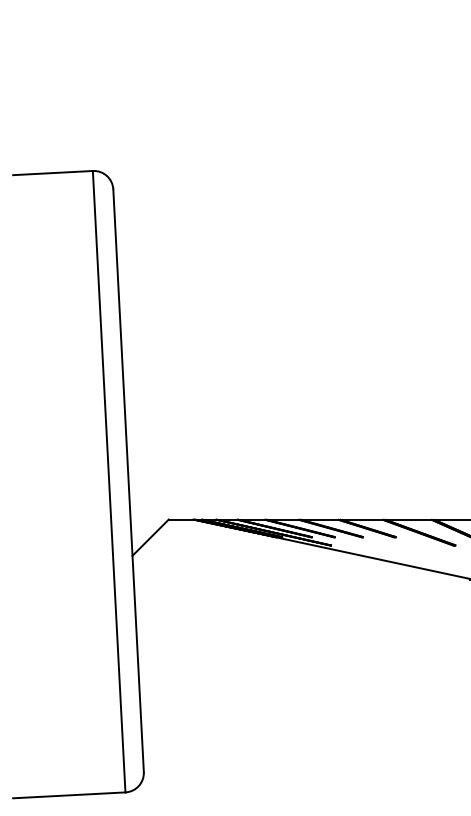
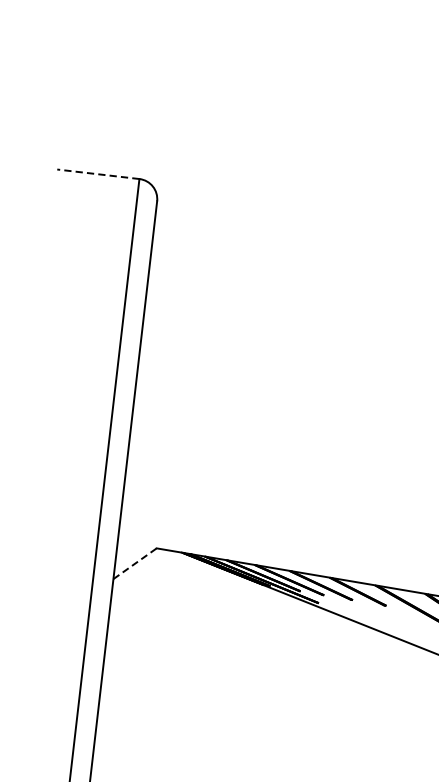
line: (53, 173) -> (98, 174), solid -> dashed
line: (150, 537) -> (134, 563), solid -> dashed

